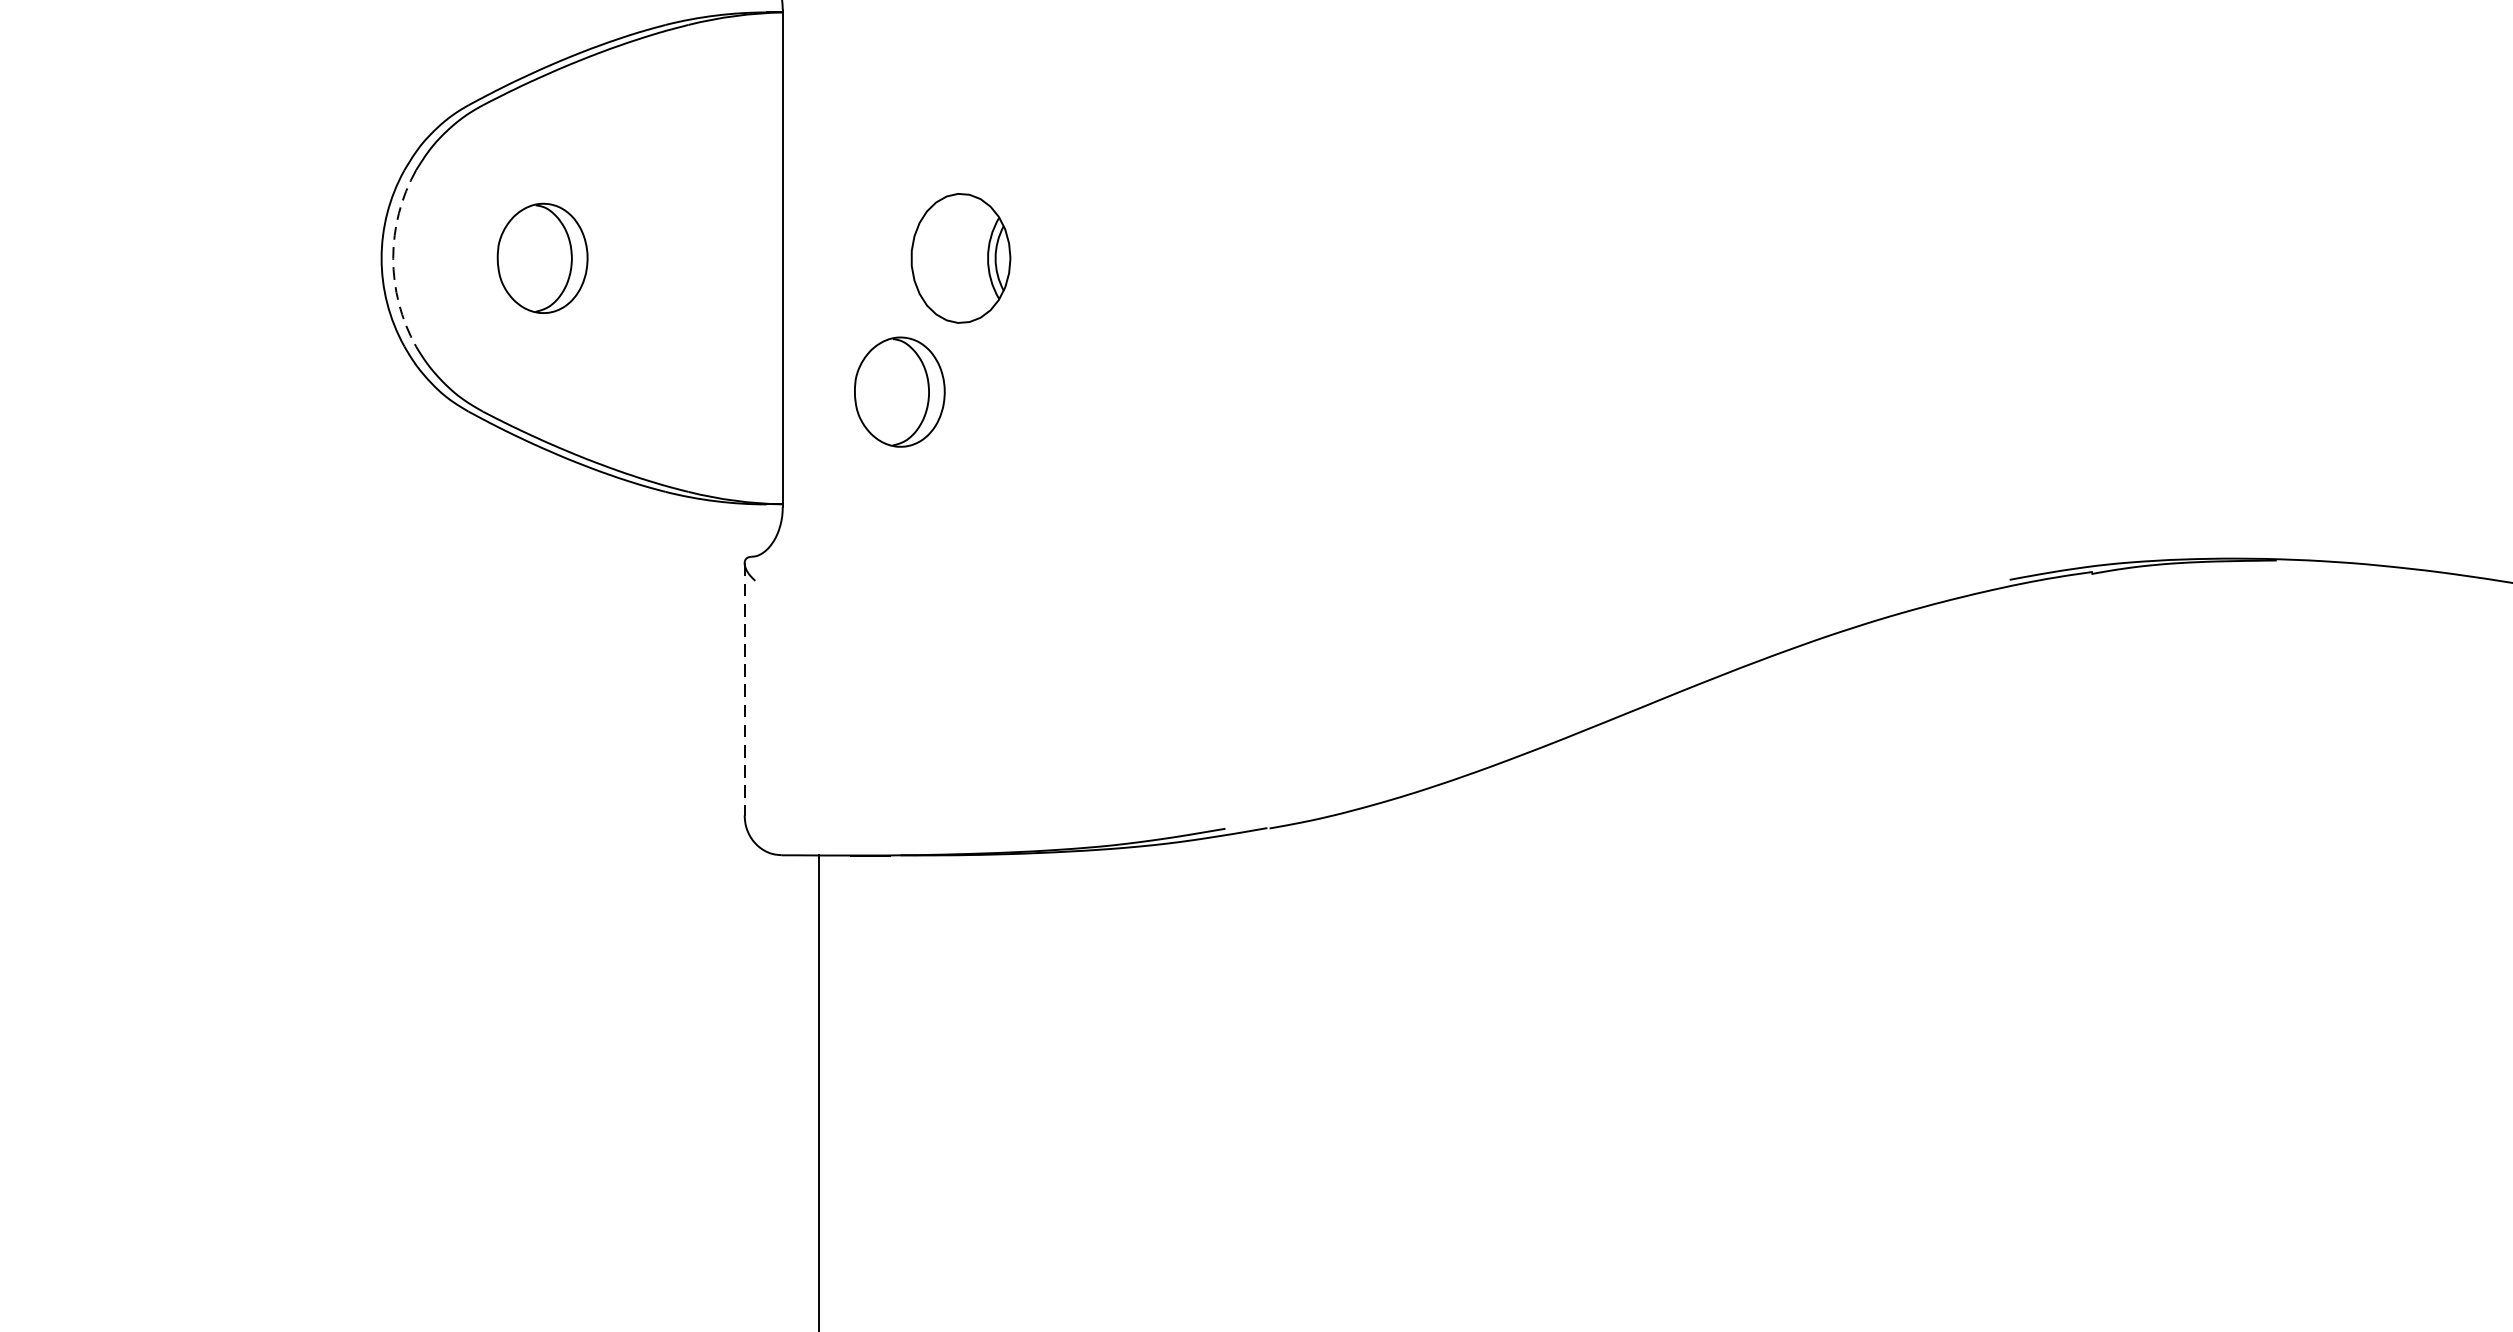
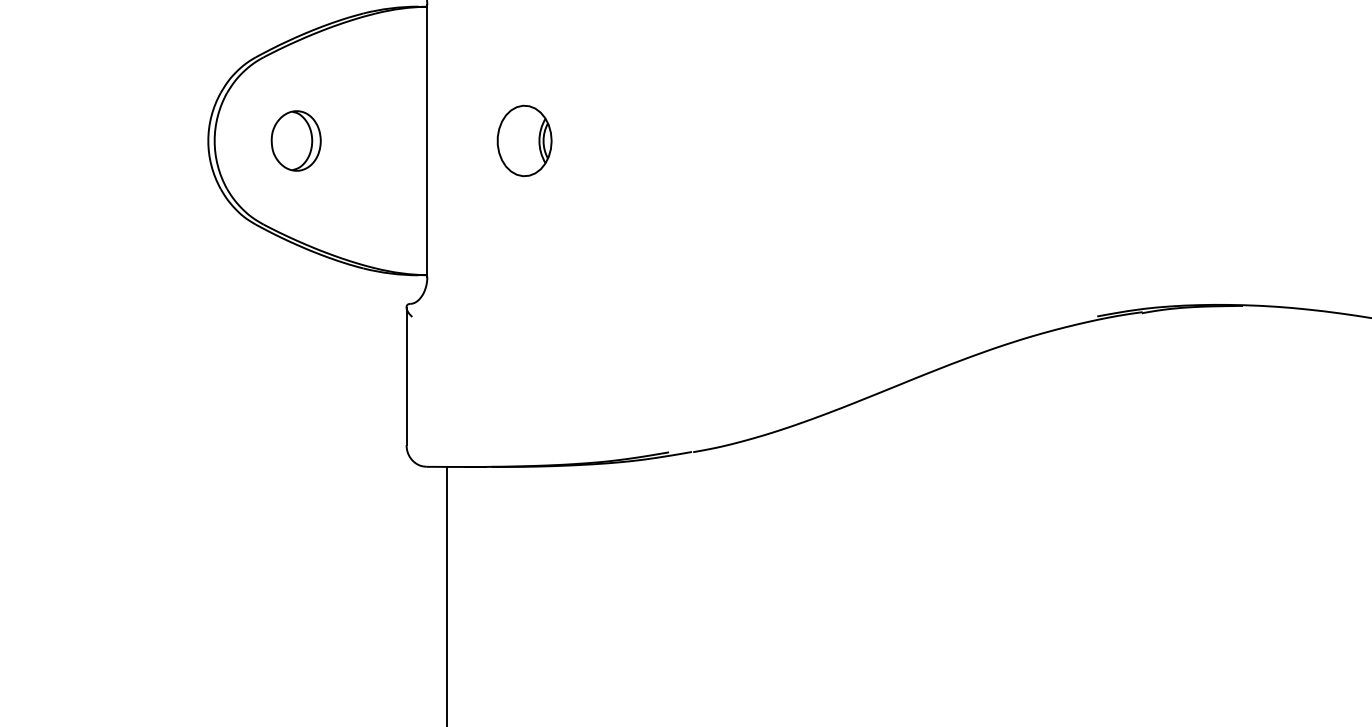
arc: (392, 257) -> (214, 140), dashed -> solid
part: (898, 391) -> (490, 213), removed
line: (744, 689) -> (406, 376), dashed -> solid

